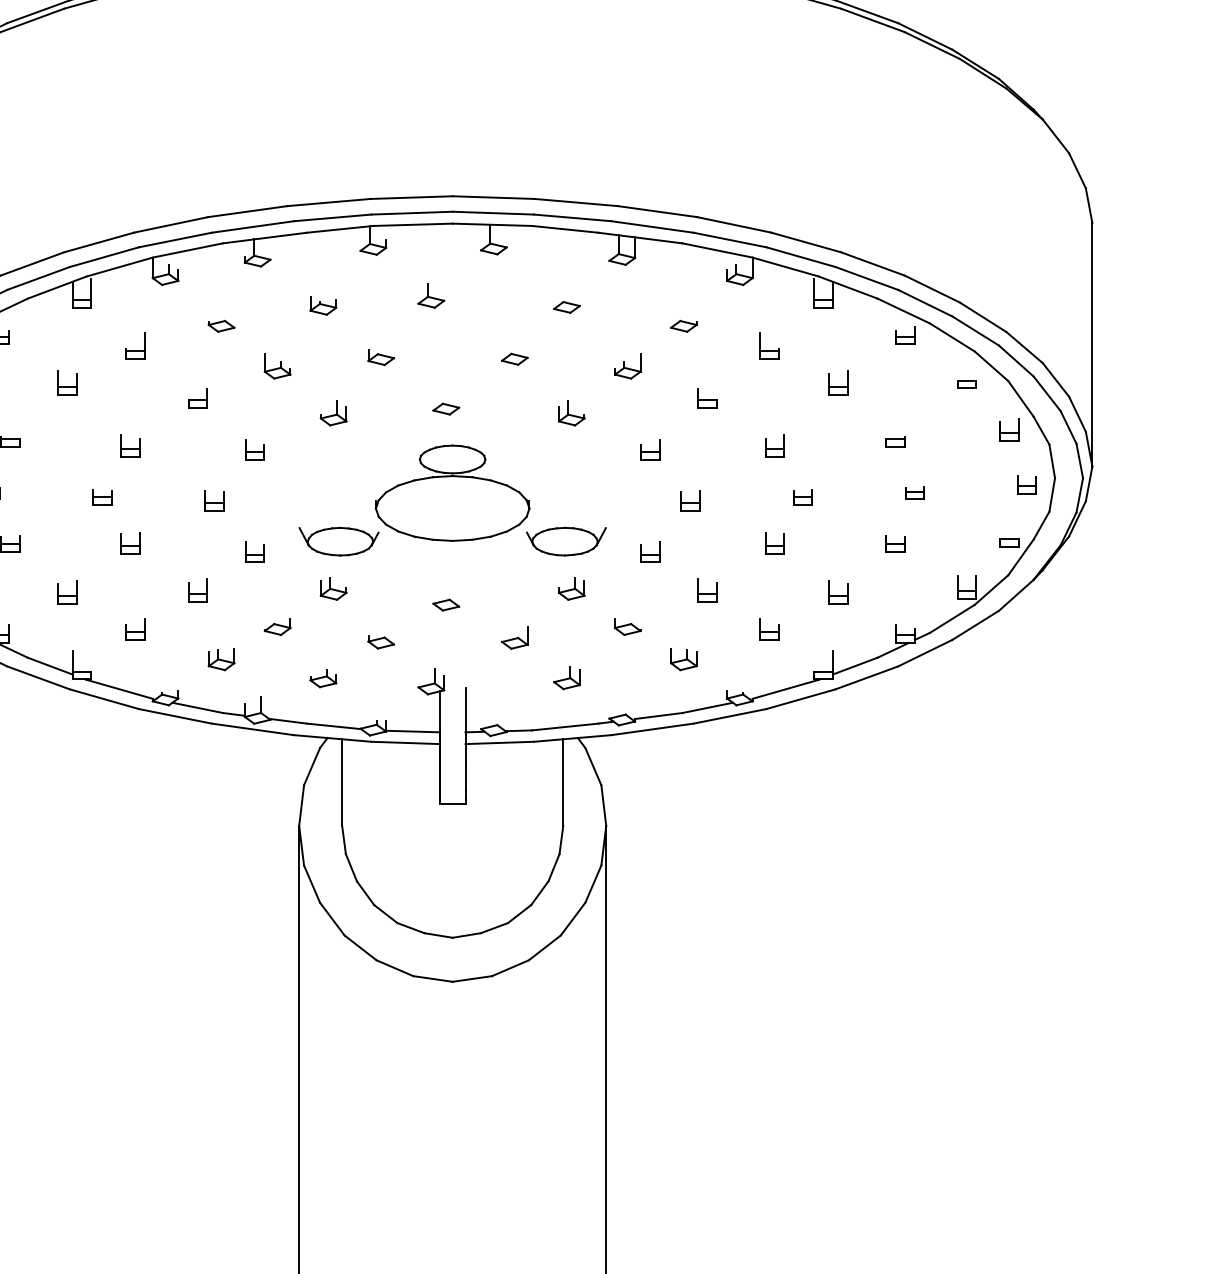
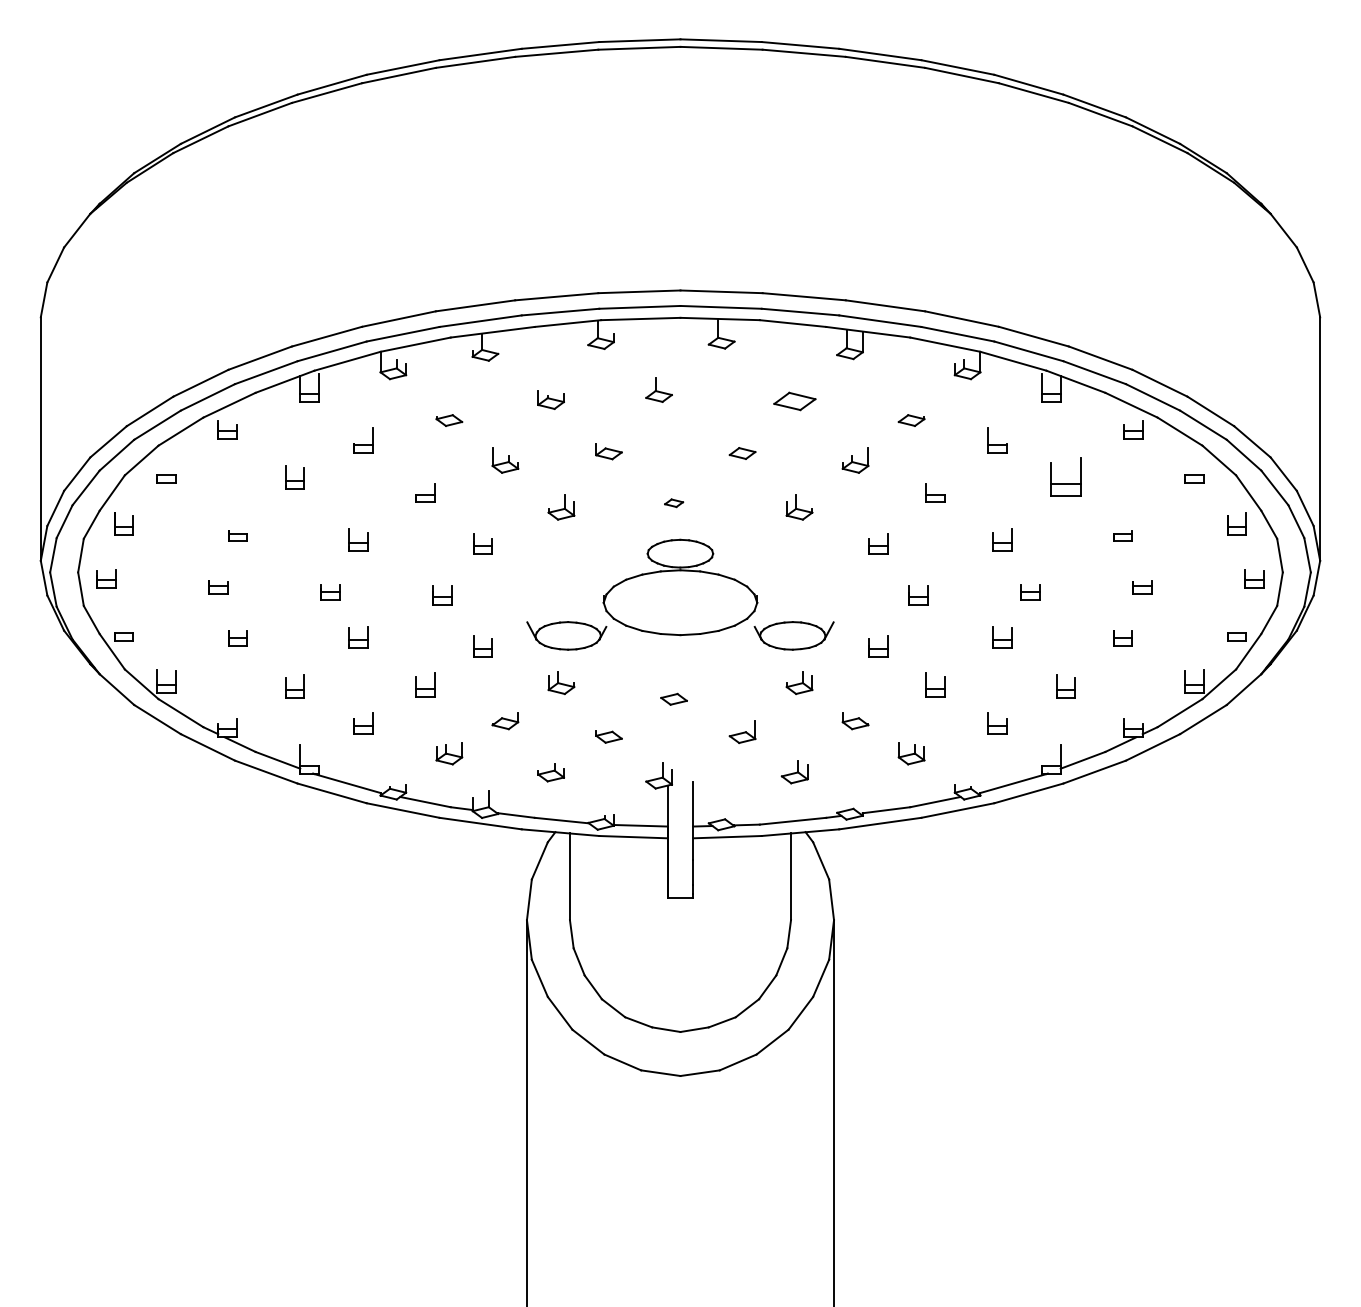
part: (566, 307) -> (794, 401), size x1.6
part: (837, 383) -> (1065, 477), size x1.6
part: (445, 408) -> (673, 502), size x0.7

